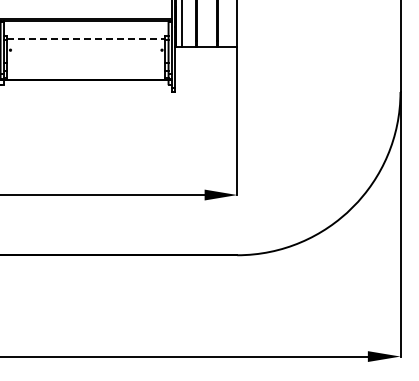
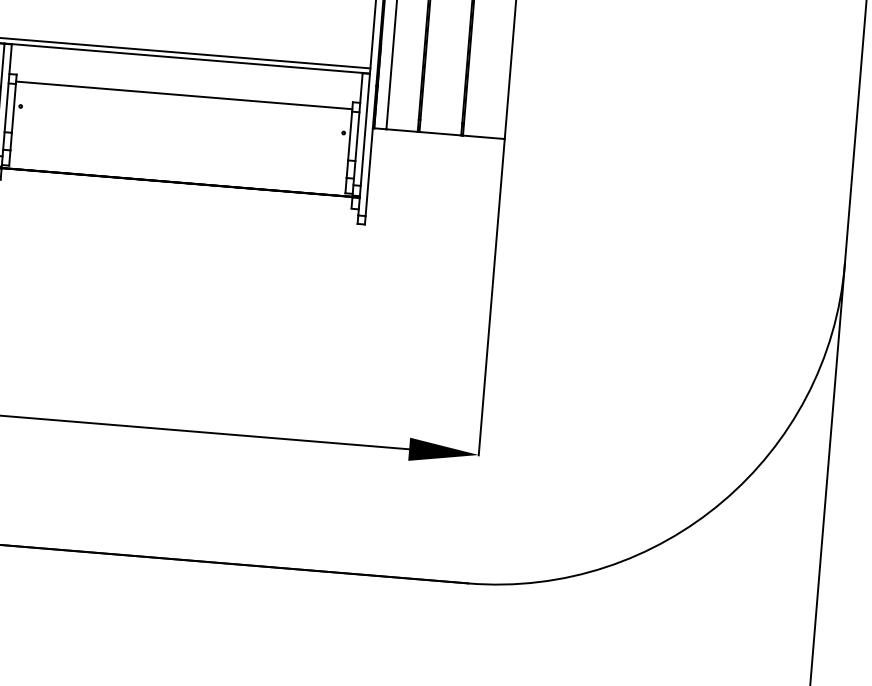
line: (86, 38) -> (184, 94), dashed -> solid

